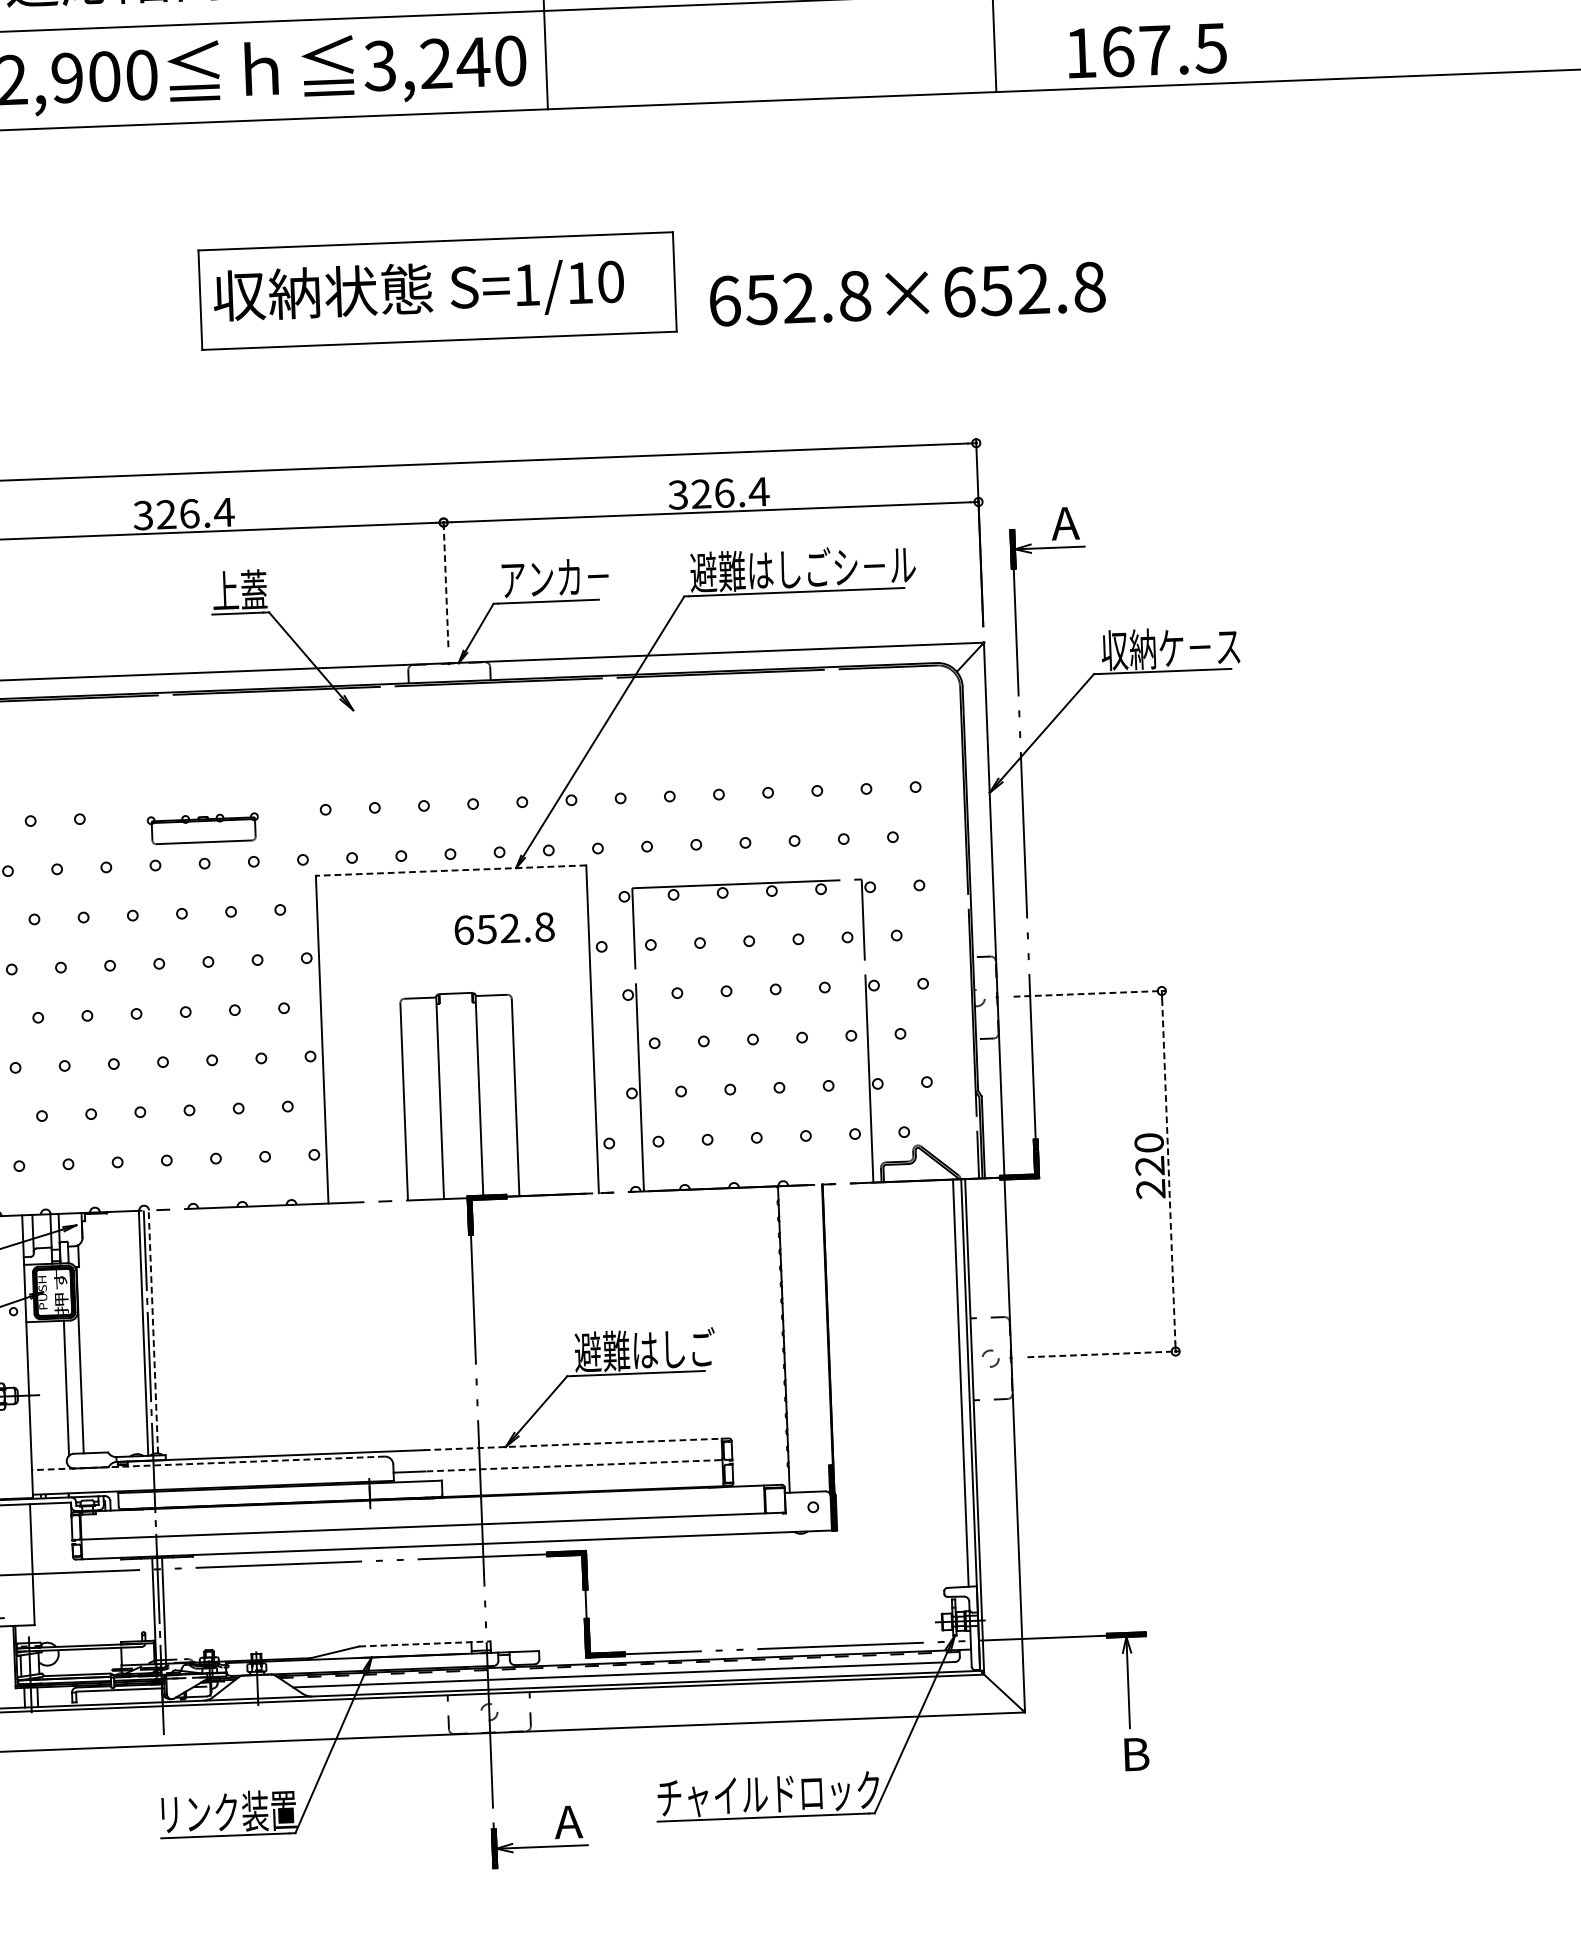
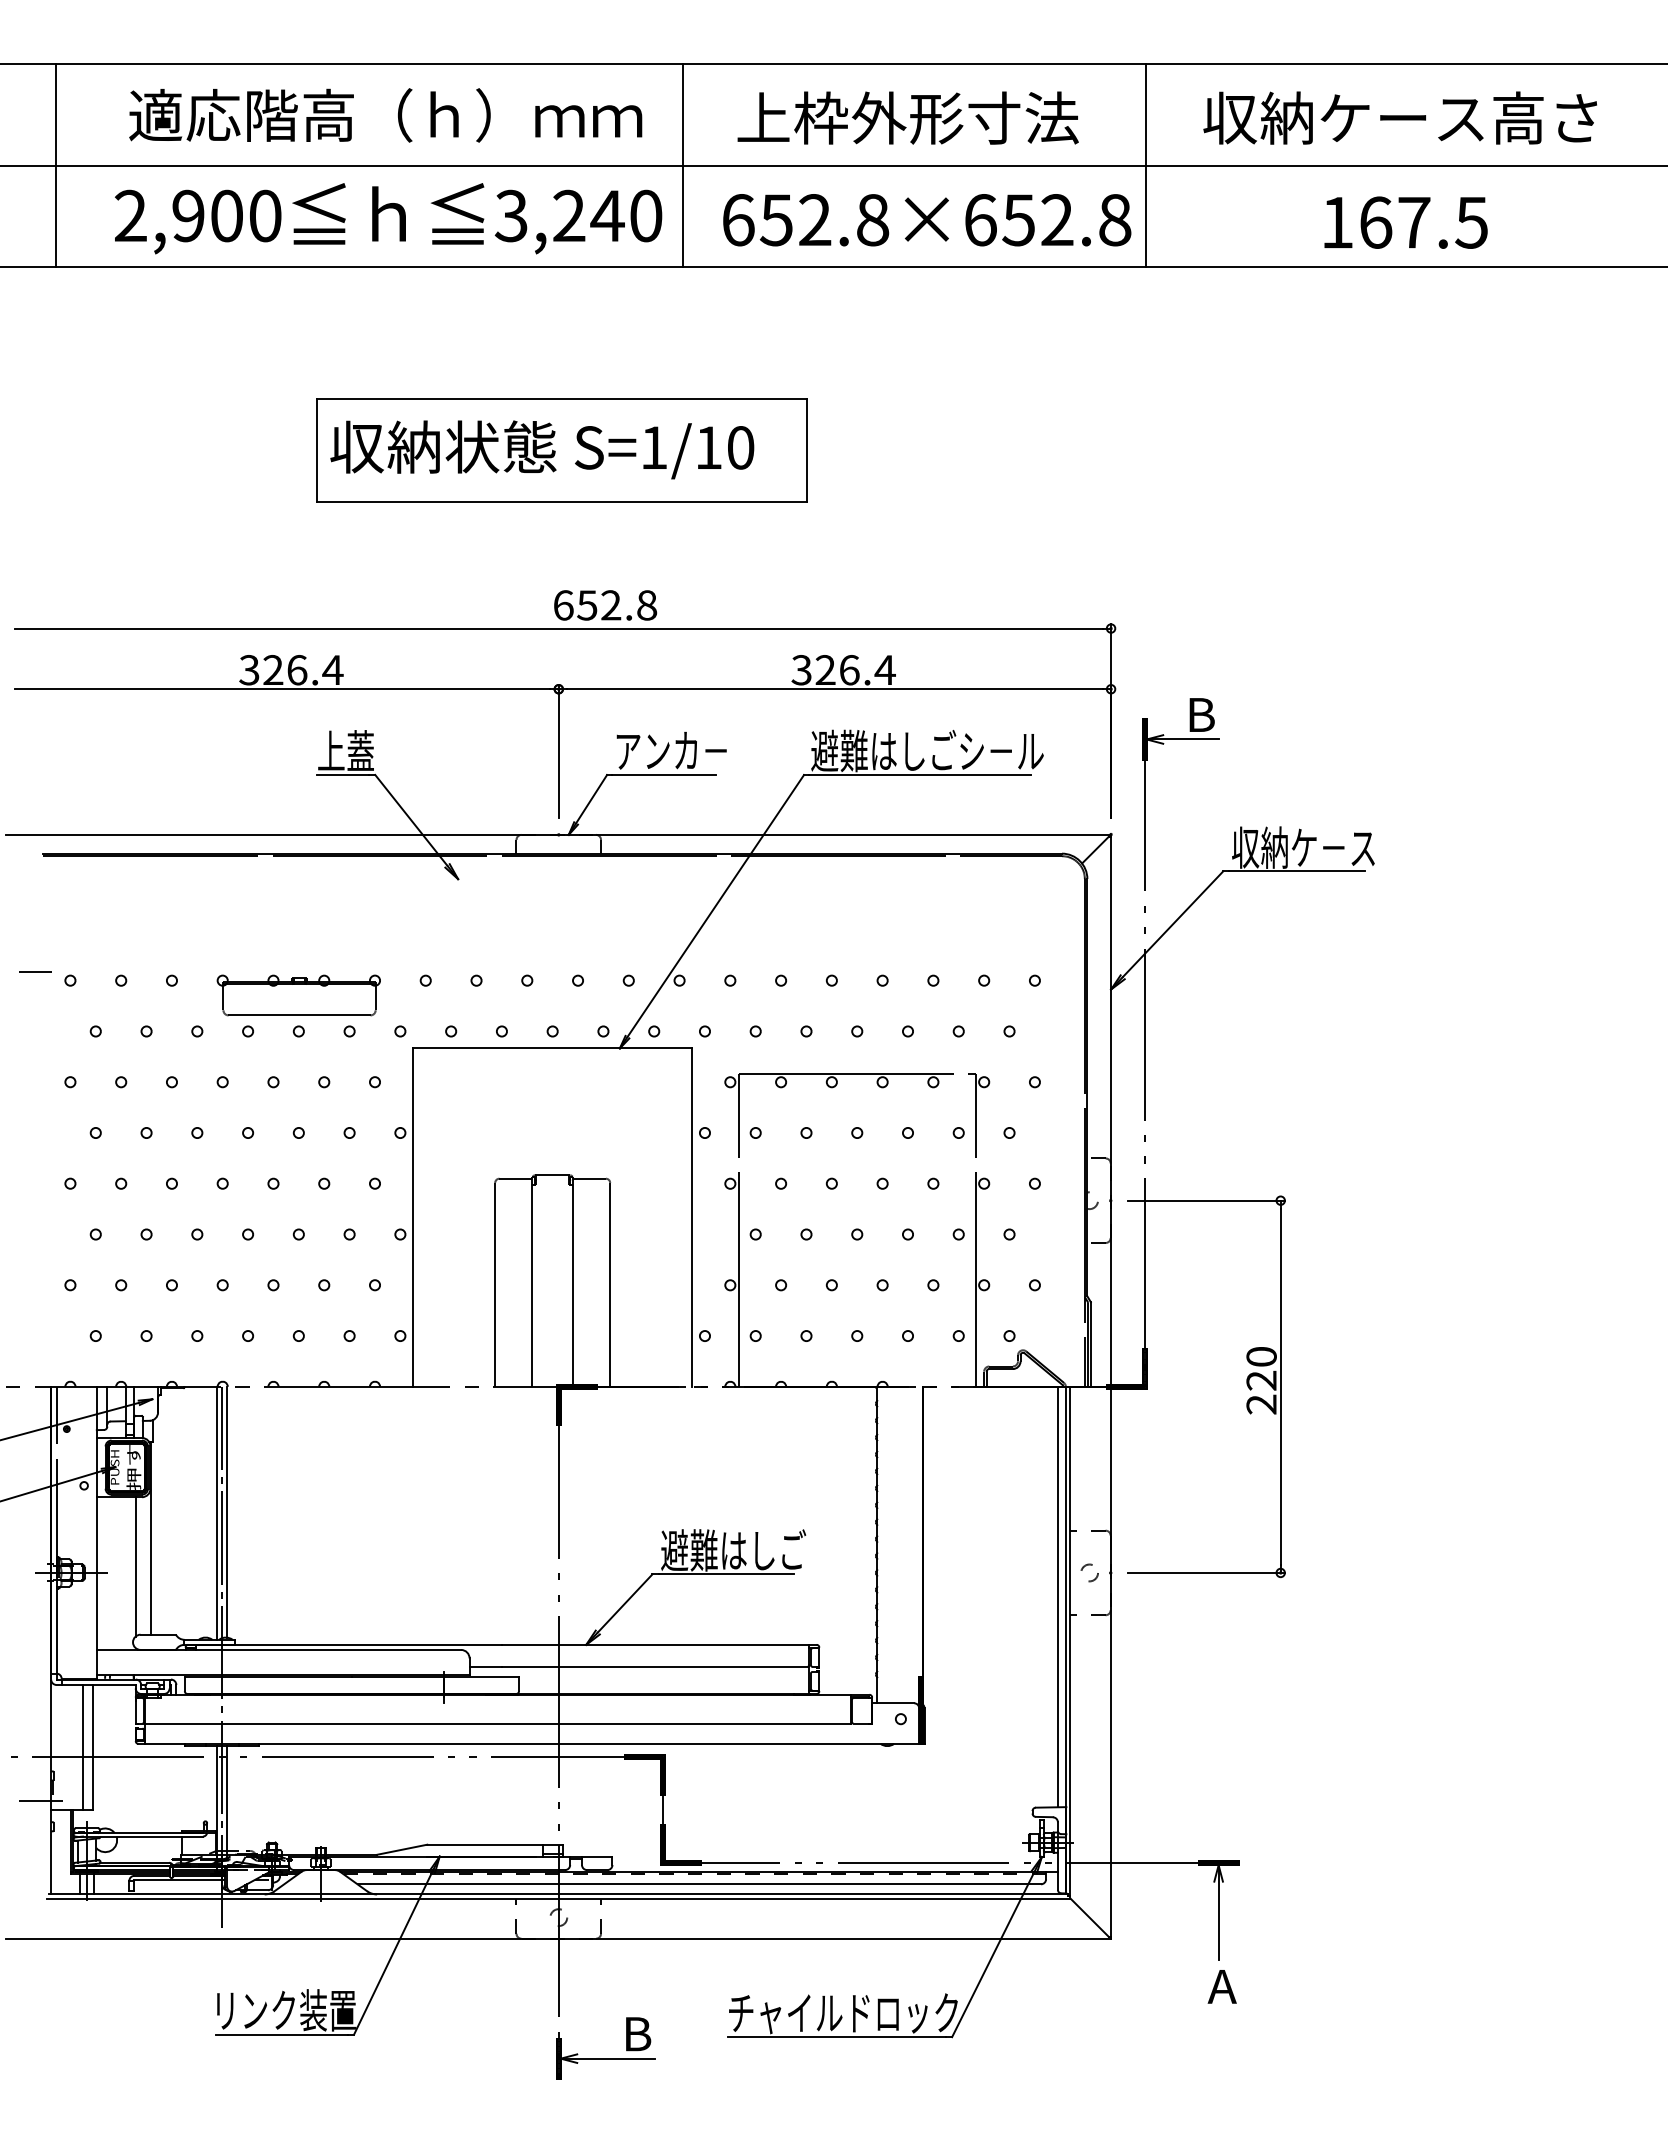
text: (1146, 50) -> (1405, 222), moved
text: (907, 294) -> (927, 220), moved
text: (1065, 523) -> (1199, 714), A -> B
line: (445, 581) -> (558, 750), dashed -> solid
part: (202, 828) -> (298, 995), size x1.43
line: (450, 870) -> (552, 1048), dashed -> solid
text: (504, 928) -> (605, 605), moved
line: (1089, 993) -> (1206, 1200), dashed -> solid
line: (1168, 1170) -> (1280, 1386), dashed -> solid
line: (153, 1331) -> (227, 1511), dashed -> solid
line: (1103, 1353) -> (1206, 1572), dashed -> solid
line: (575, 1443) -> (658, 1644), dashed -> solid
line: (207, 1462) -> (278, 1649), dashed -> solid
line: (572, 1465) -> (654, 1666), dashed -> solid
line: (22, 1564) -> (83, 1746), added
line: (425, 1643) -> (495, 1844), dashed -> solid
text: (1134, 1754) -> (1222, 1986), B -> A
text: (568, 1822) -> (636, 2034), A -> B

